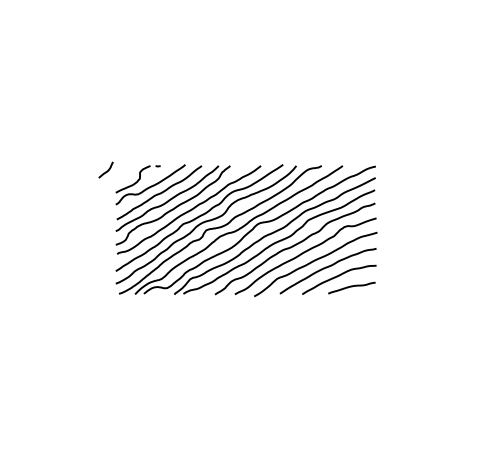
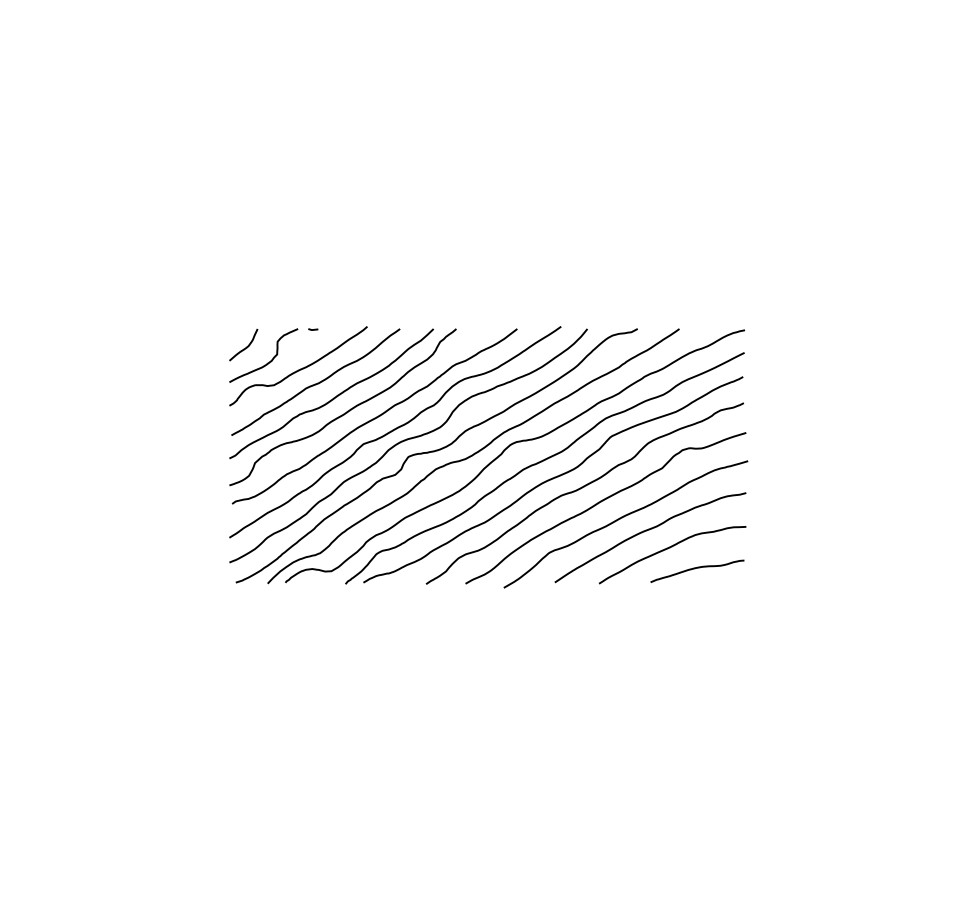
curve: (106, 170) -> (244, 345), moved

